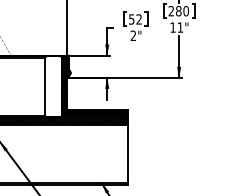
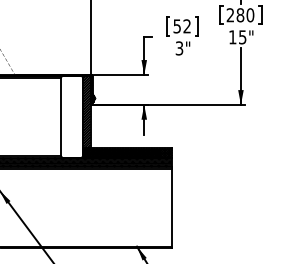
text: (180, 27) -> (242, 37), 11" -> 15"
text: (133, 36) -> (179, 49), 2" -> 3"

